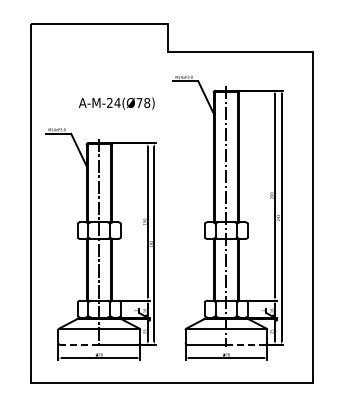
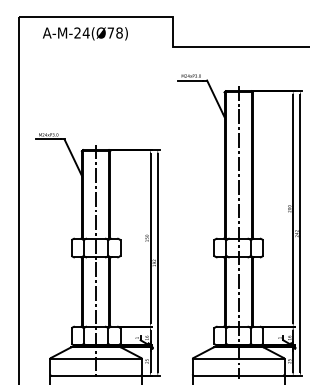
text: (116, 103) -> (85, 33), moved
line: (79, 344) -> (73, 375), dashed -> solid
line: (246, 344) -> (261, 375), dashed -> solid

